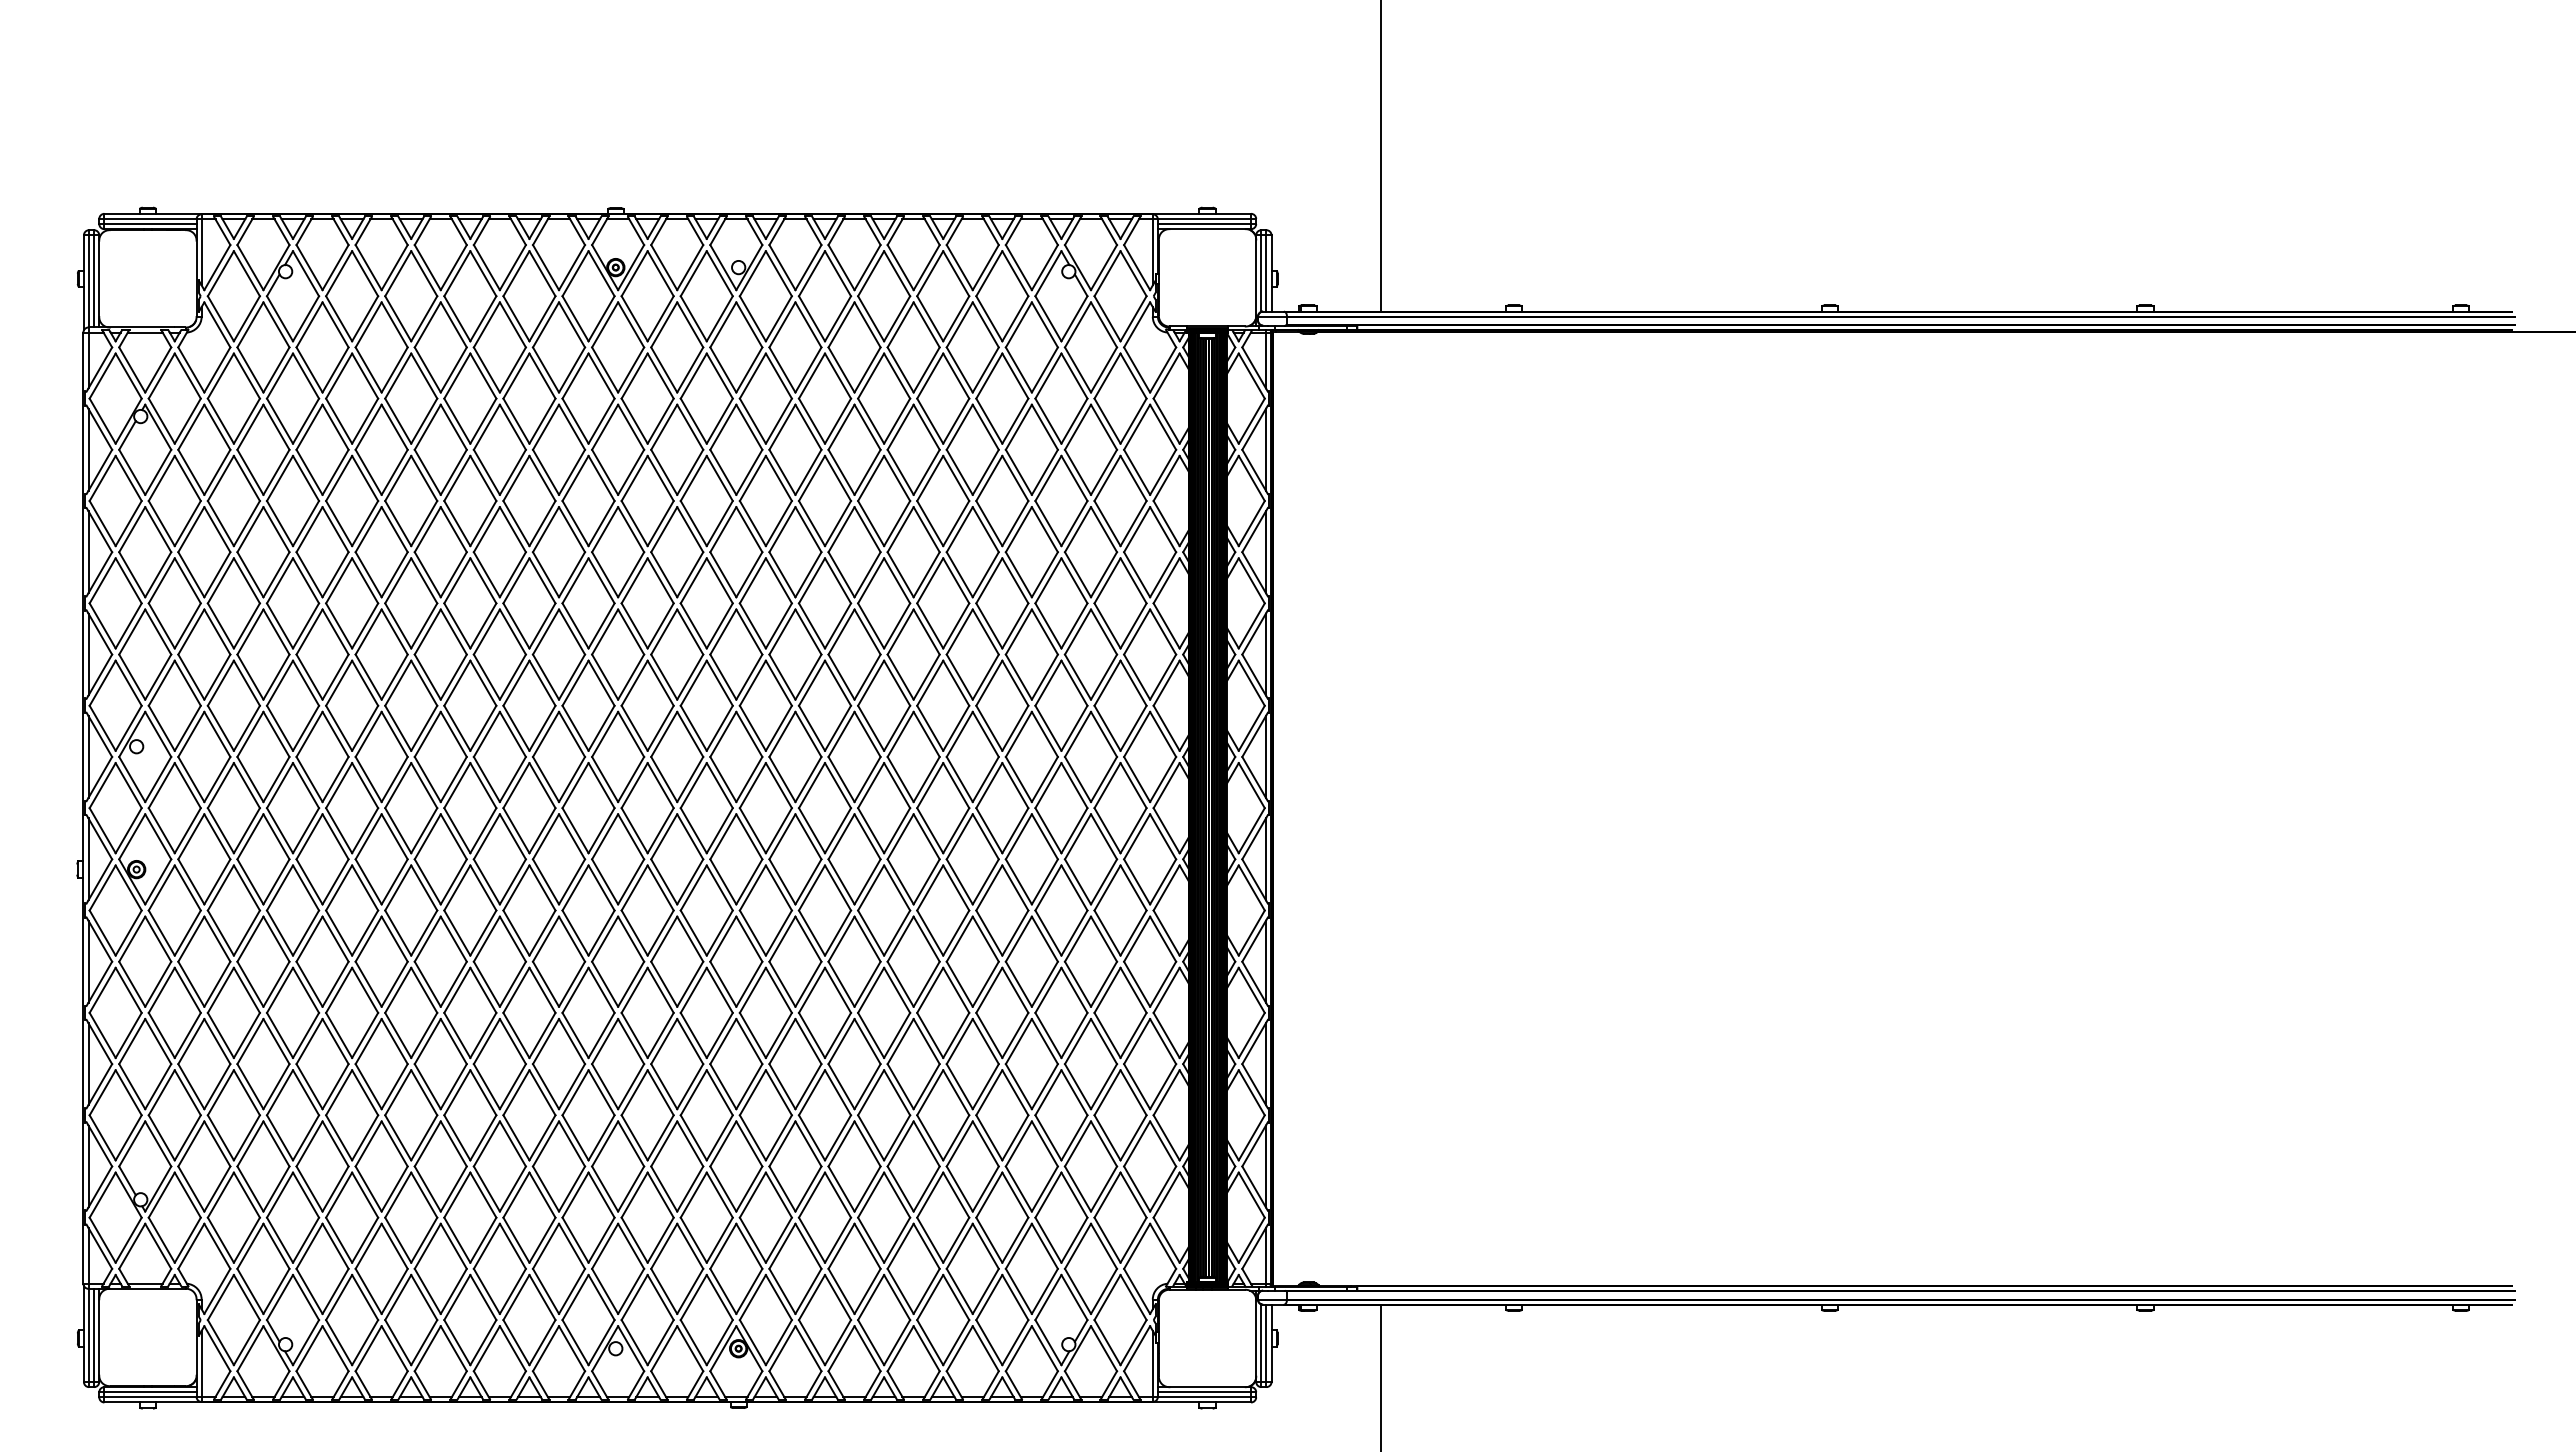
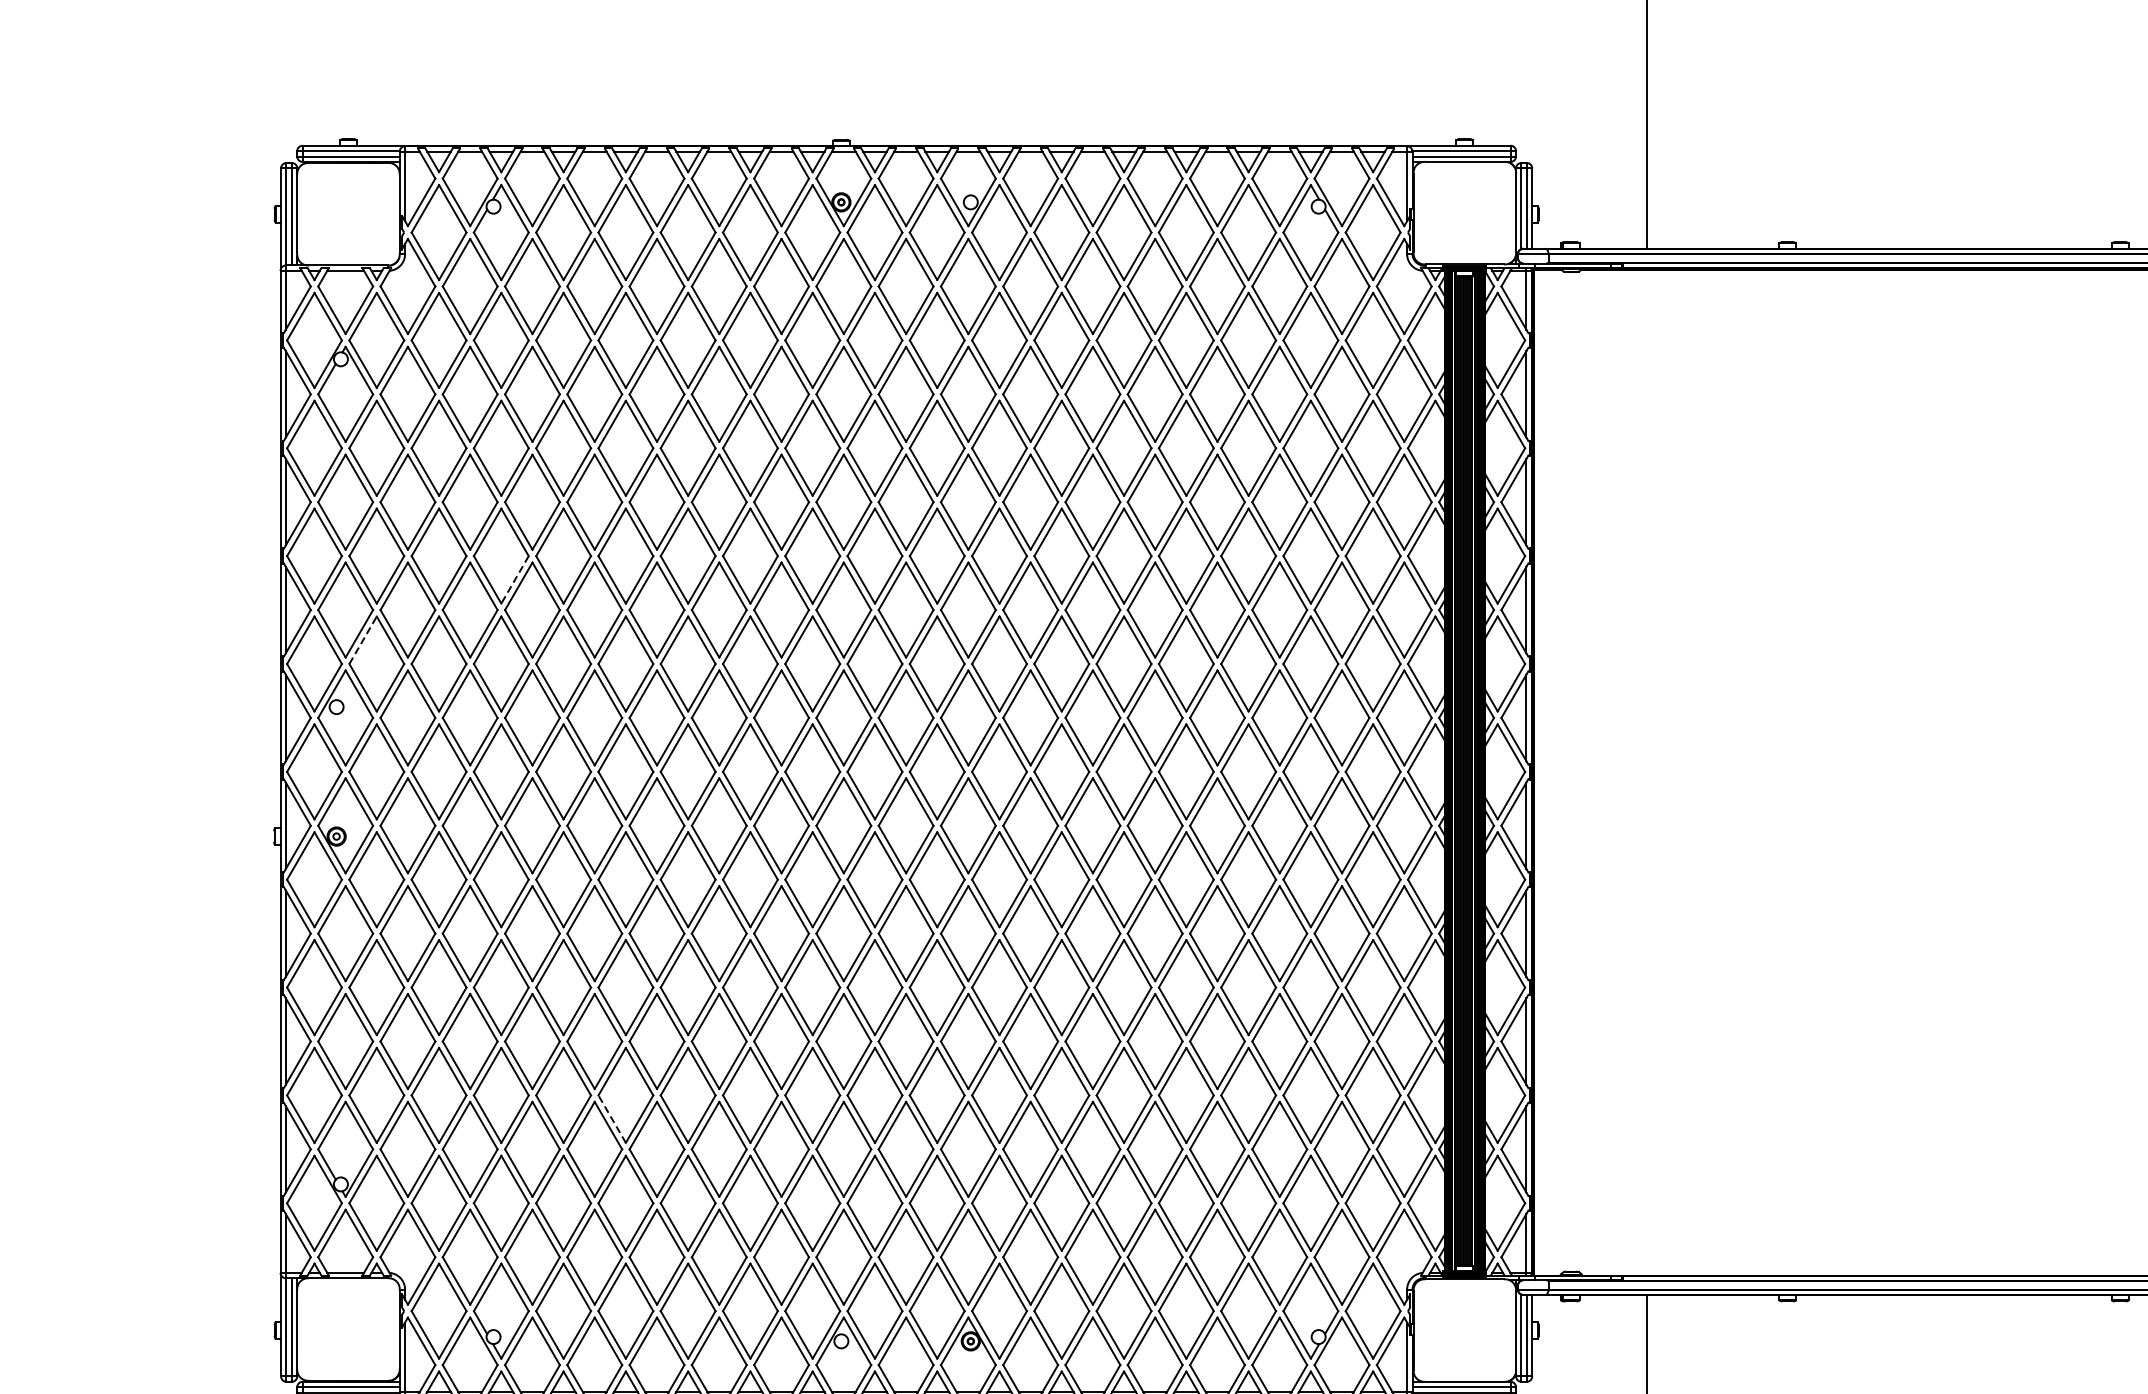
line: (305, 626) -> (514, 580), solid -> dashed
line: (162, 682) -> (363, 639), solid -> dashed
line: (397, 1137) -> (611, 1118), solid -> dashed

